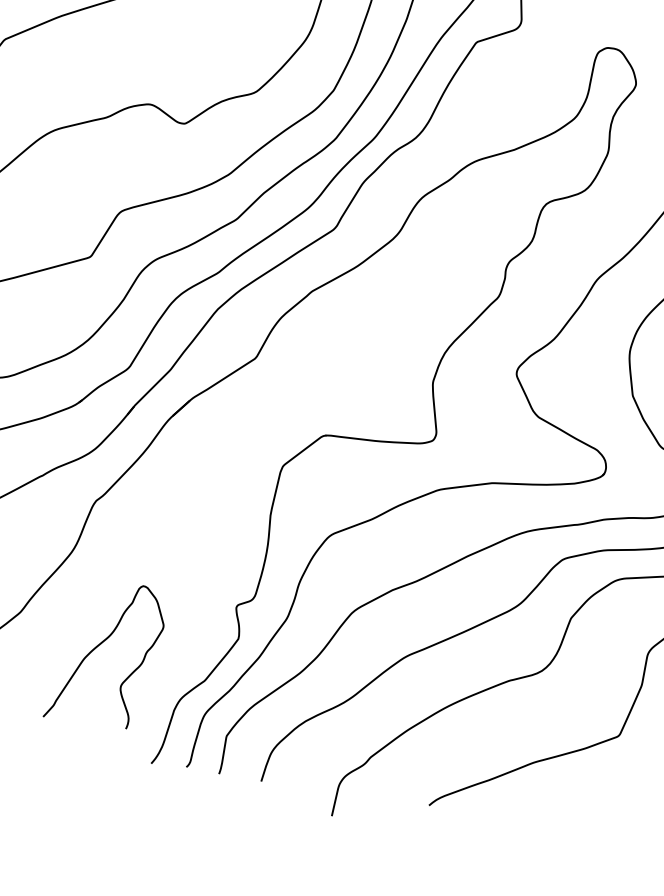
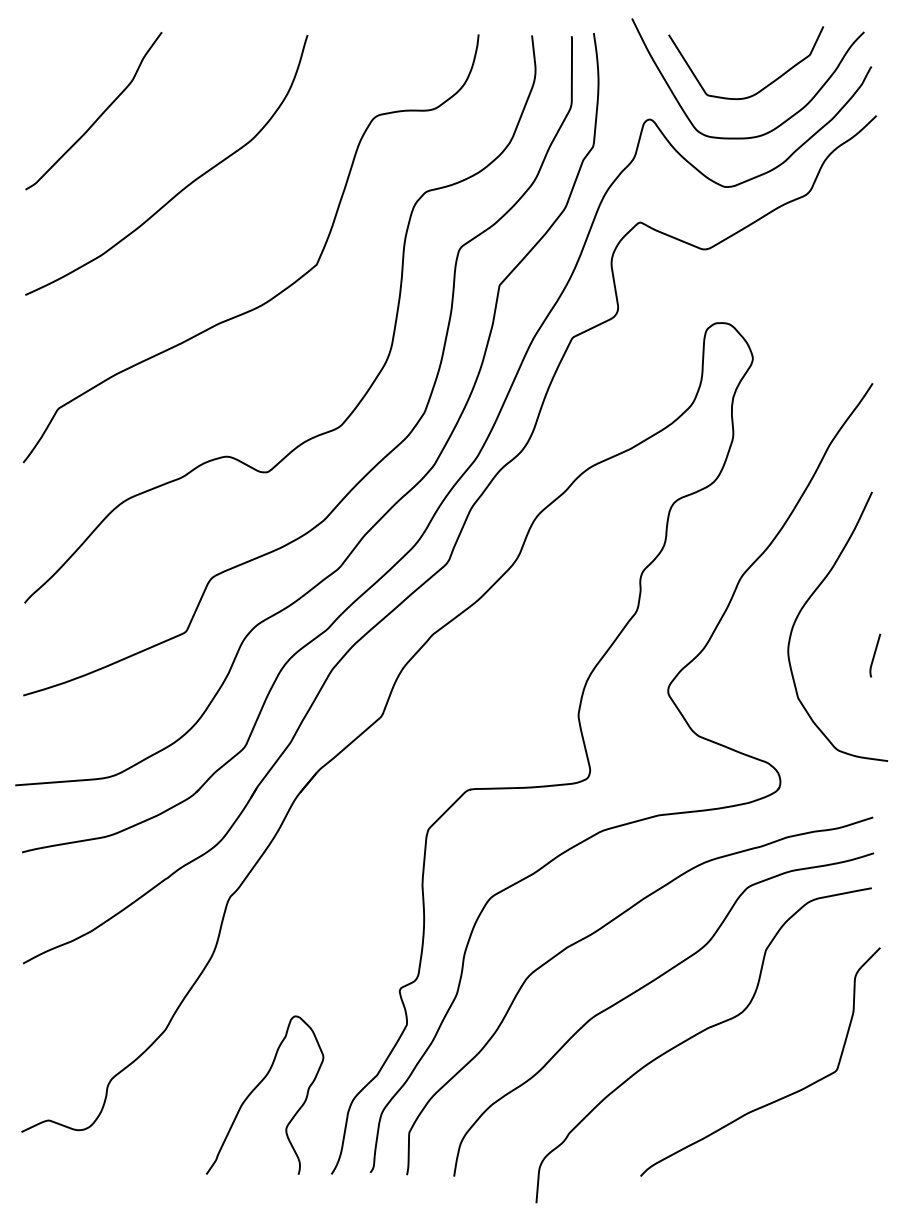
curve: (101, 644) -> (258, 1086), moved

